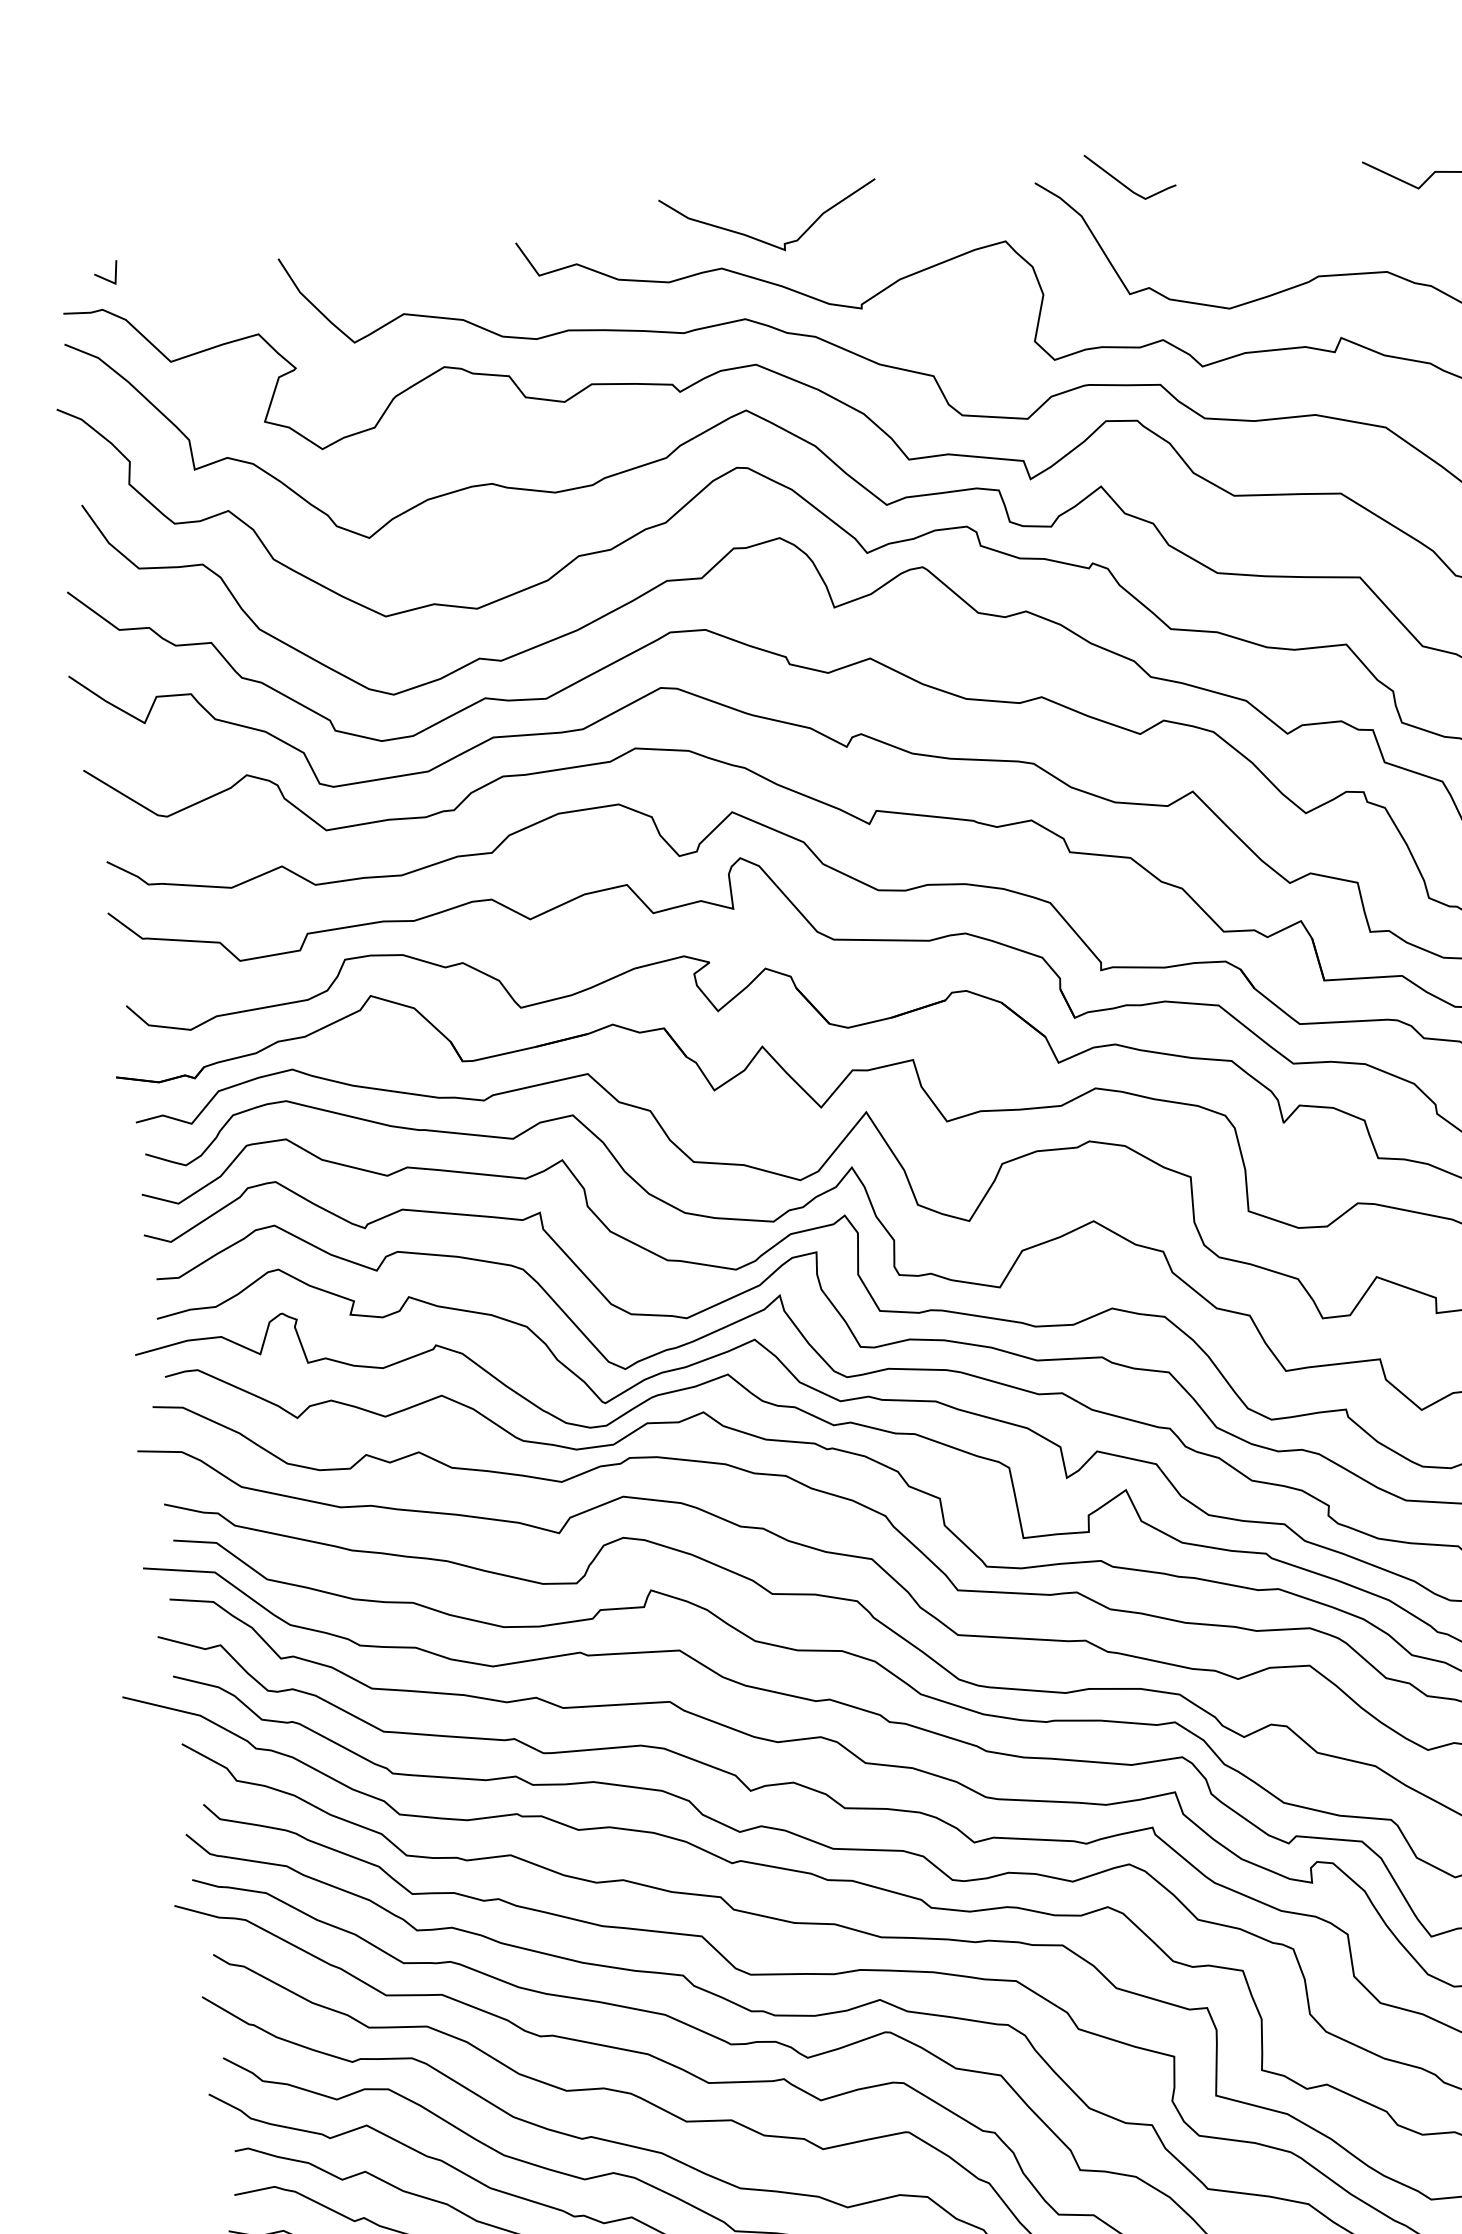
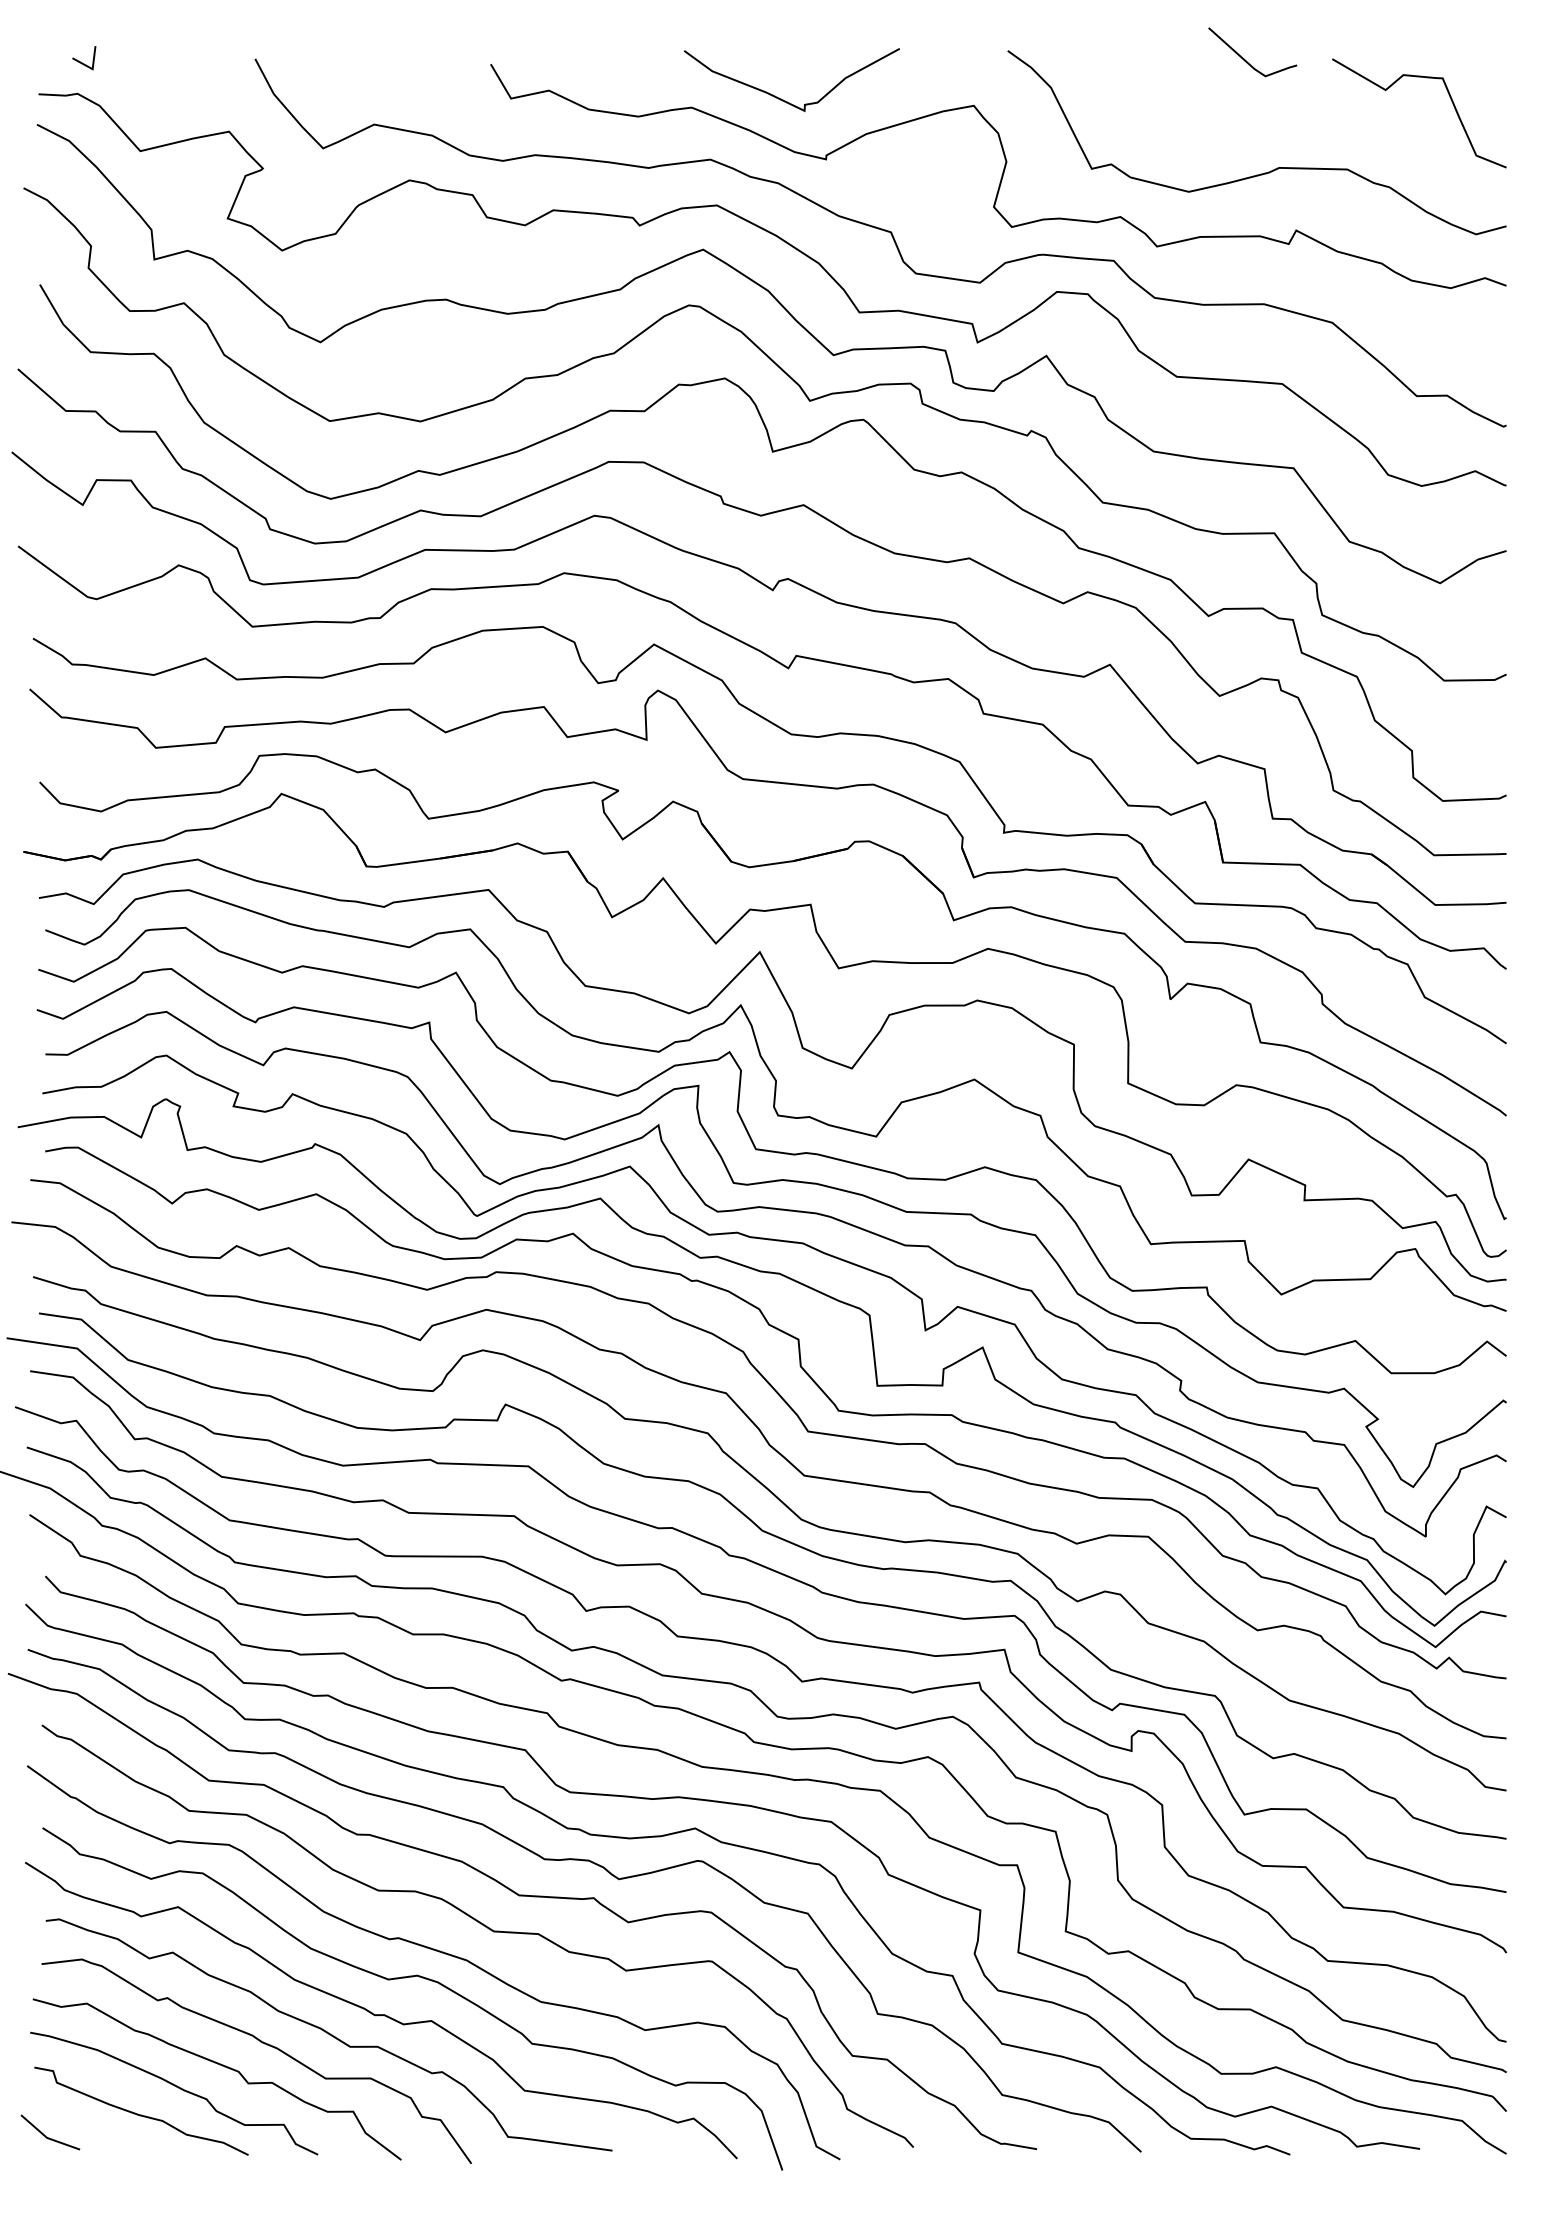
line: (1123, 183) -> (1245, 59), moved
curve: (760, 239) -> (781, 98), moved

